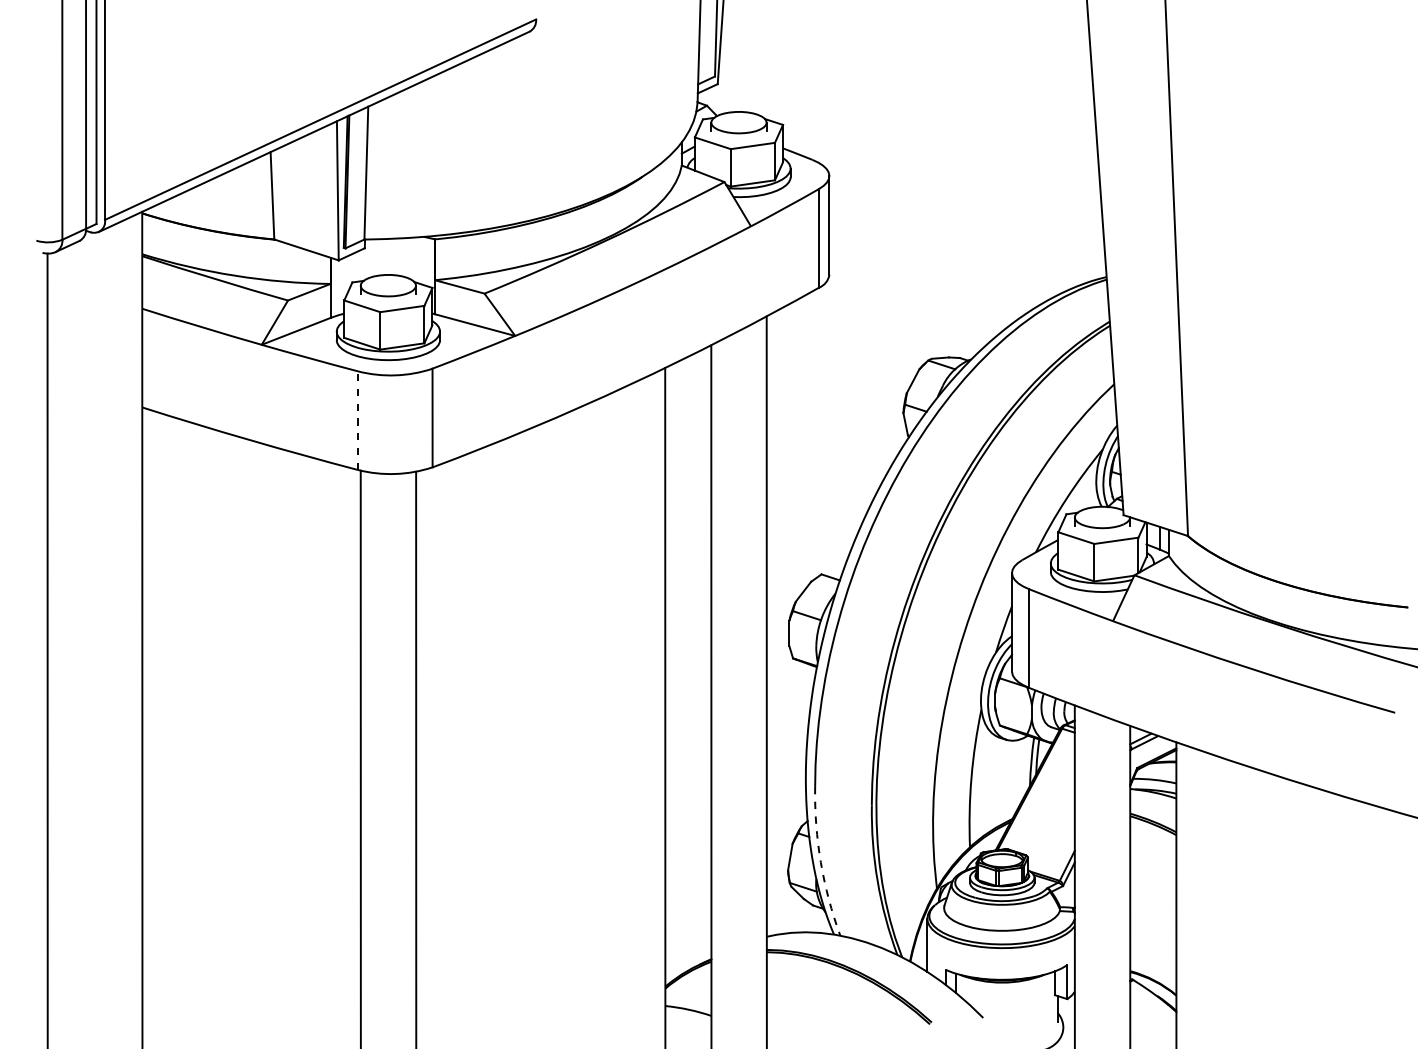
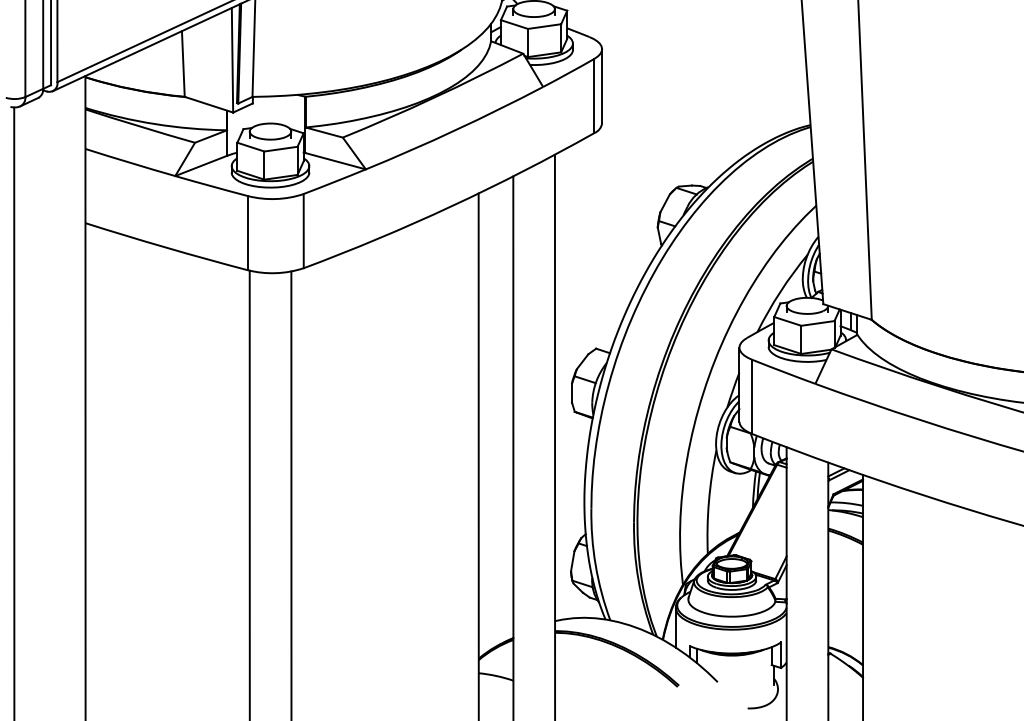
line: (358, 420) -> (248, 232), dashed -> solid
arc: (820, 862) -> (595, 565), dashed -> solid

